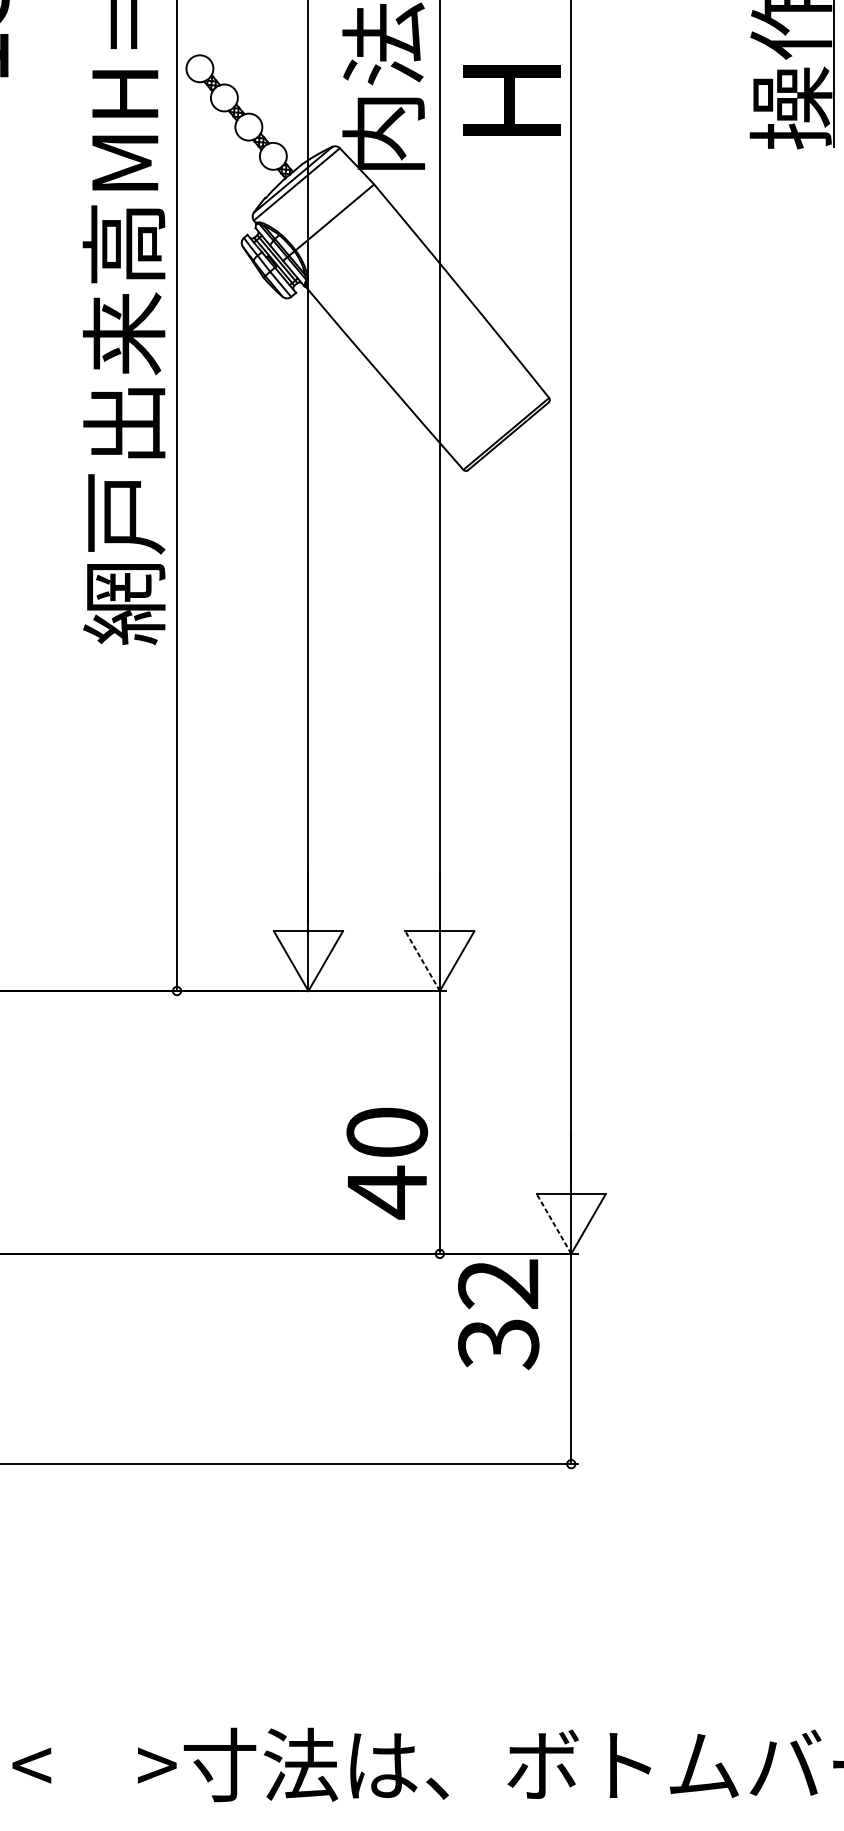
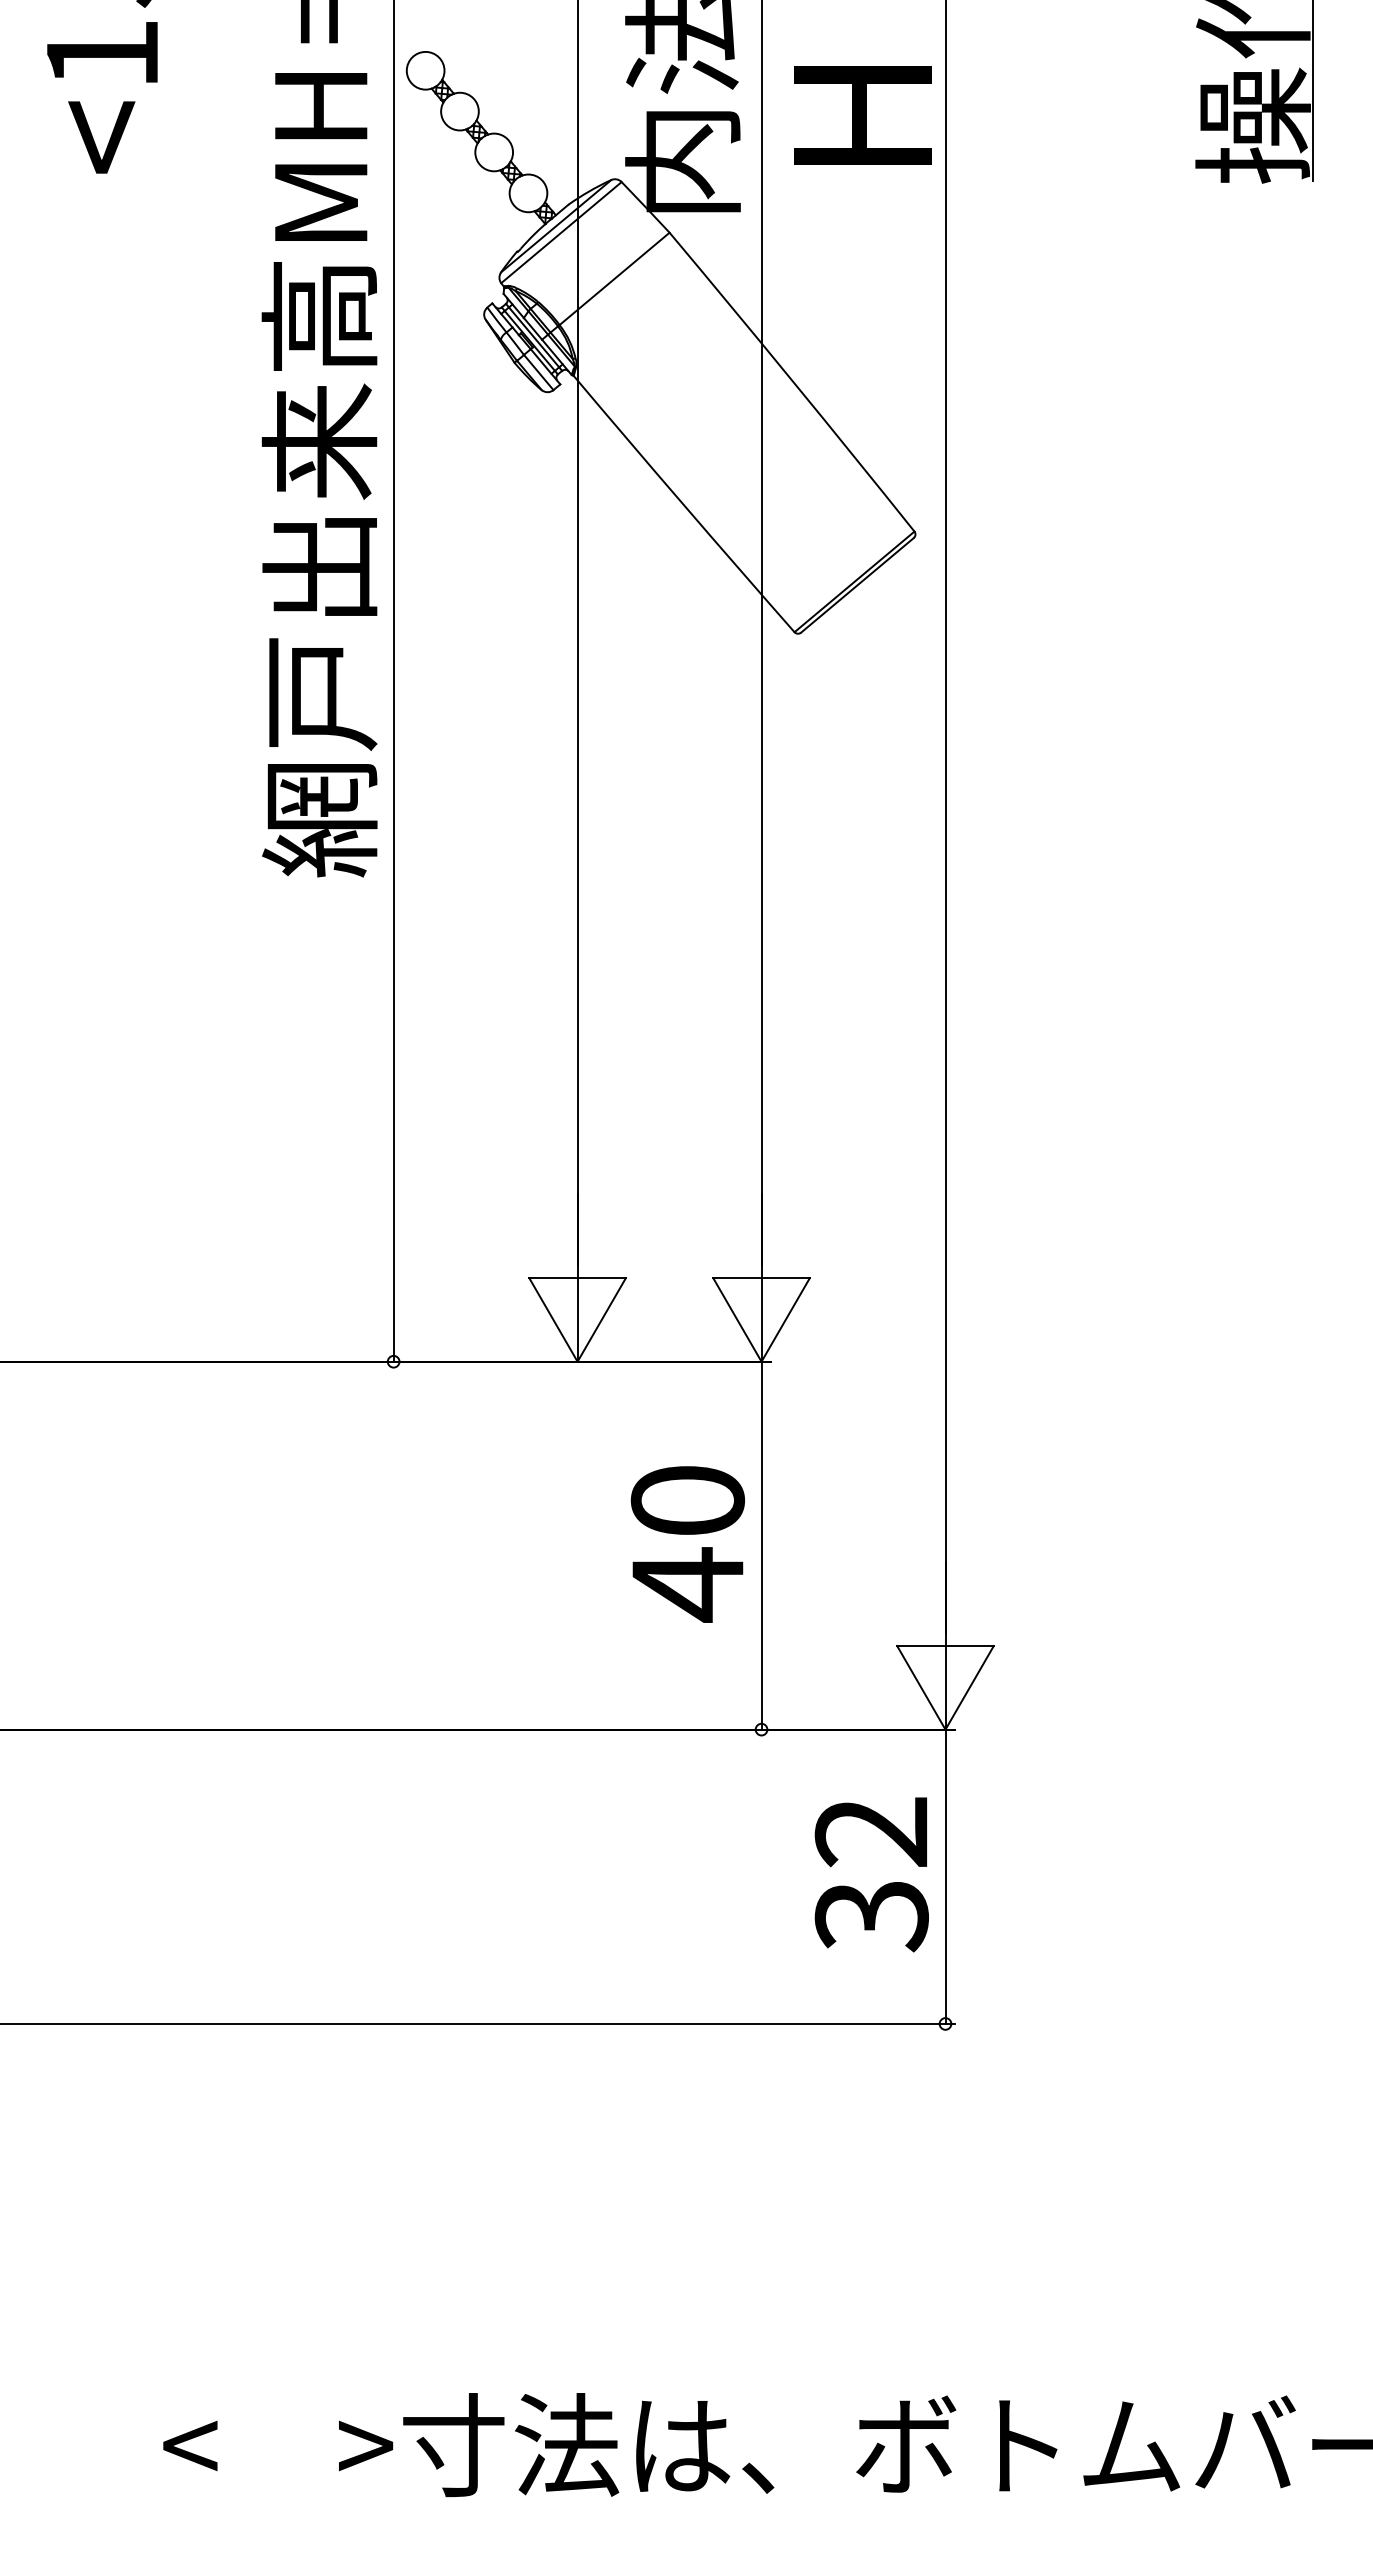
line: (422, 960) -> (737, 1319), dashed -> solid
text: (386, 1163) -> (687, 1544), moved
line: (554, 1223) -> (921, 1687), dashed -> solid
text: (498, 1314) -> (871, 1874), moved

